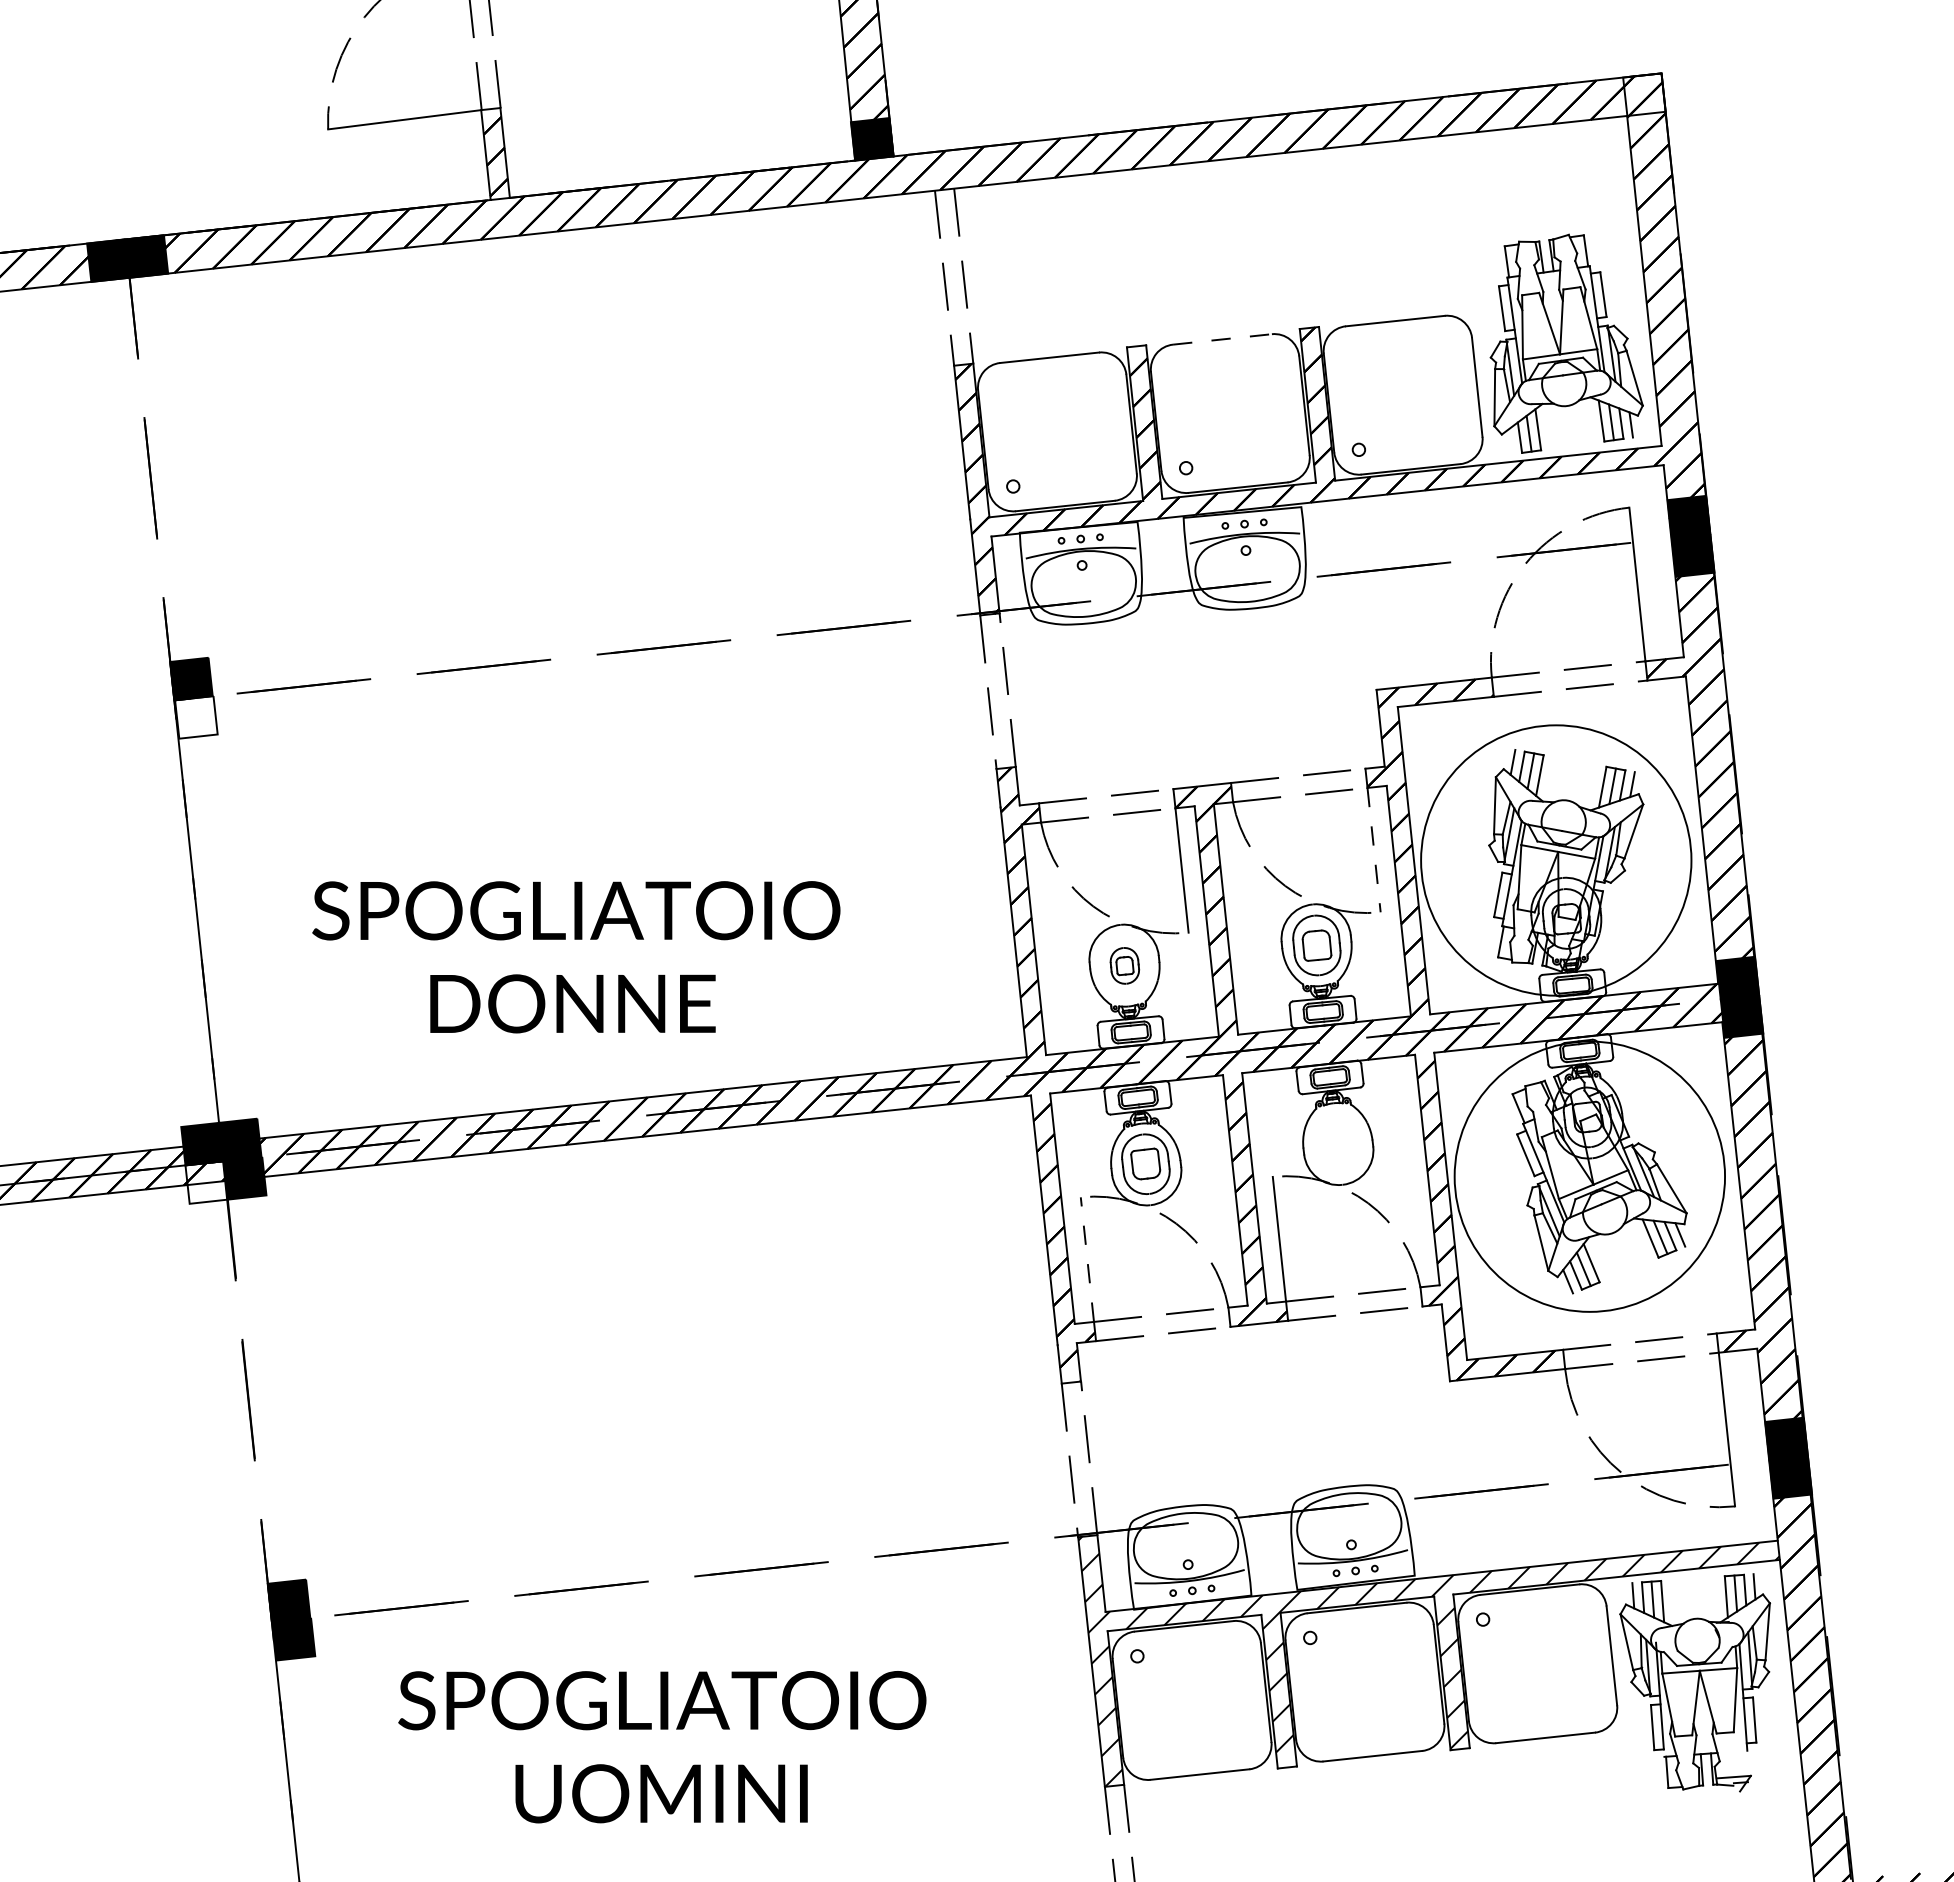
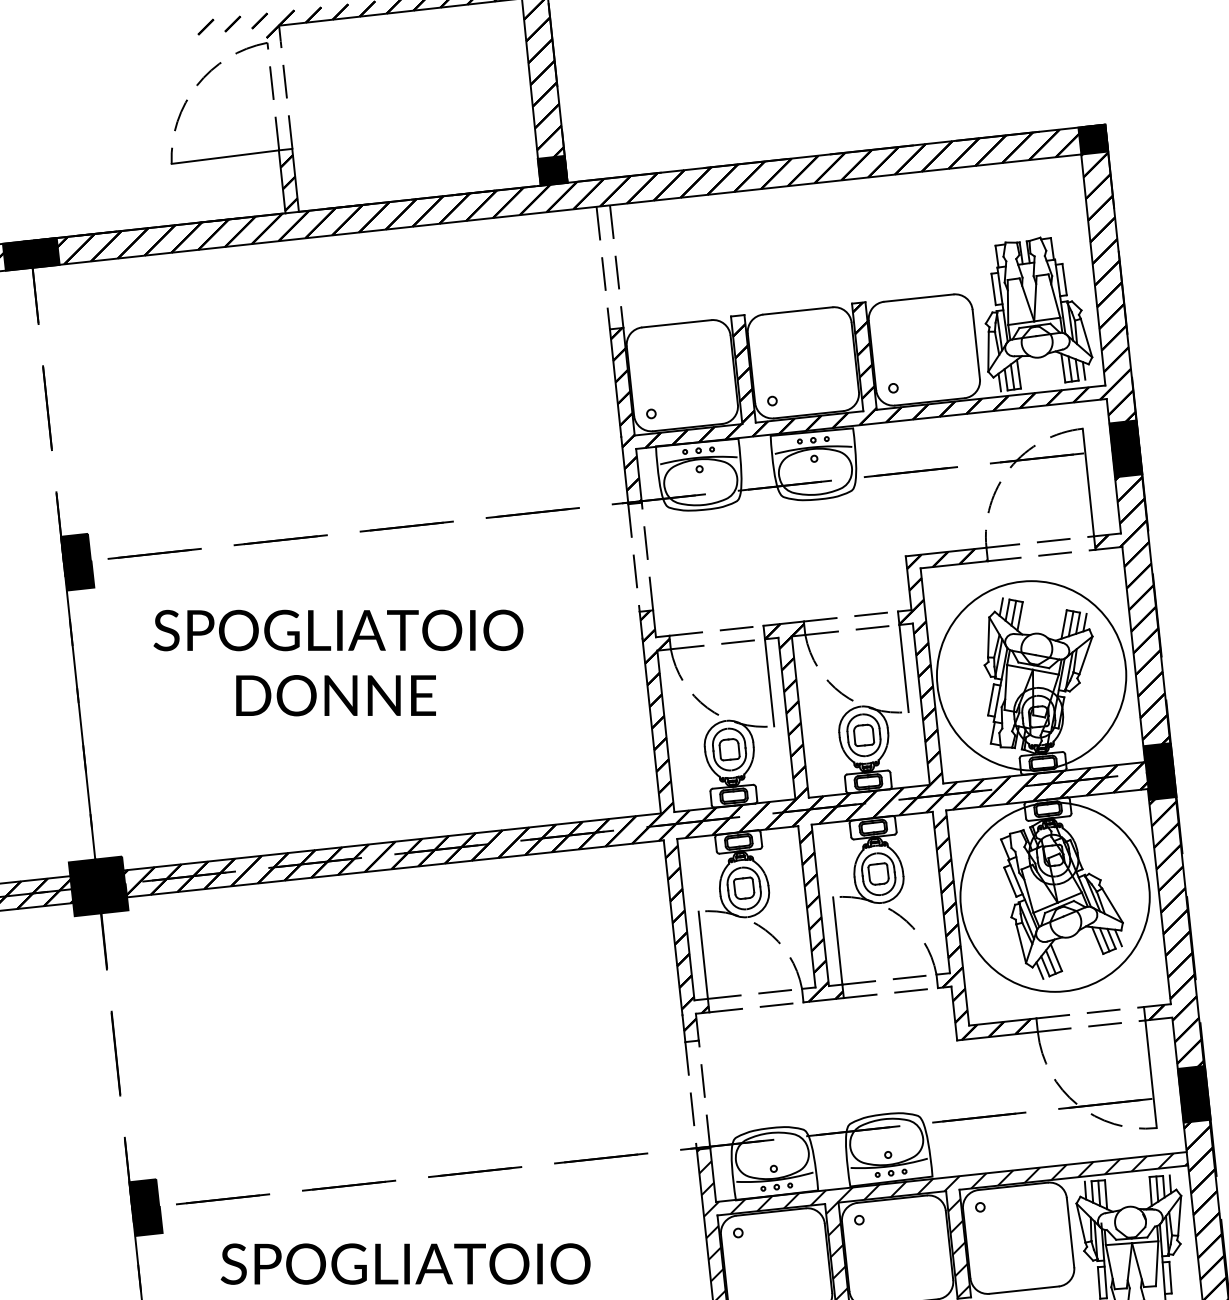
fill: (1644, 94) -> (1093, 139), added
line: (1222, 339) -> (797, 310), dashed -> solid
line: (1510, 441) -> (999, 382), added
fill: (196, 717) -> (79, 575), added
line: (1374, 850) -> (904, 668), dashed -> solid
text: (576, 957) -> (338, 663), moved
part: (1124, 965) -> (729, 749), size x1.67
part: (1337, 1143) -> (878, 873), added
fill: (206, 1182) -> (86, 901), added
line: (1087, 1259) -> (703, 955), dashed -> solid

